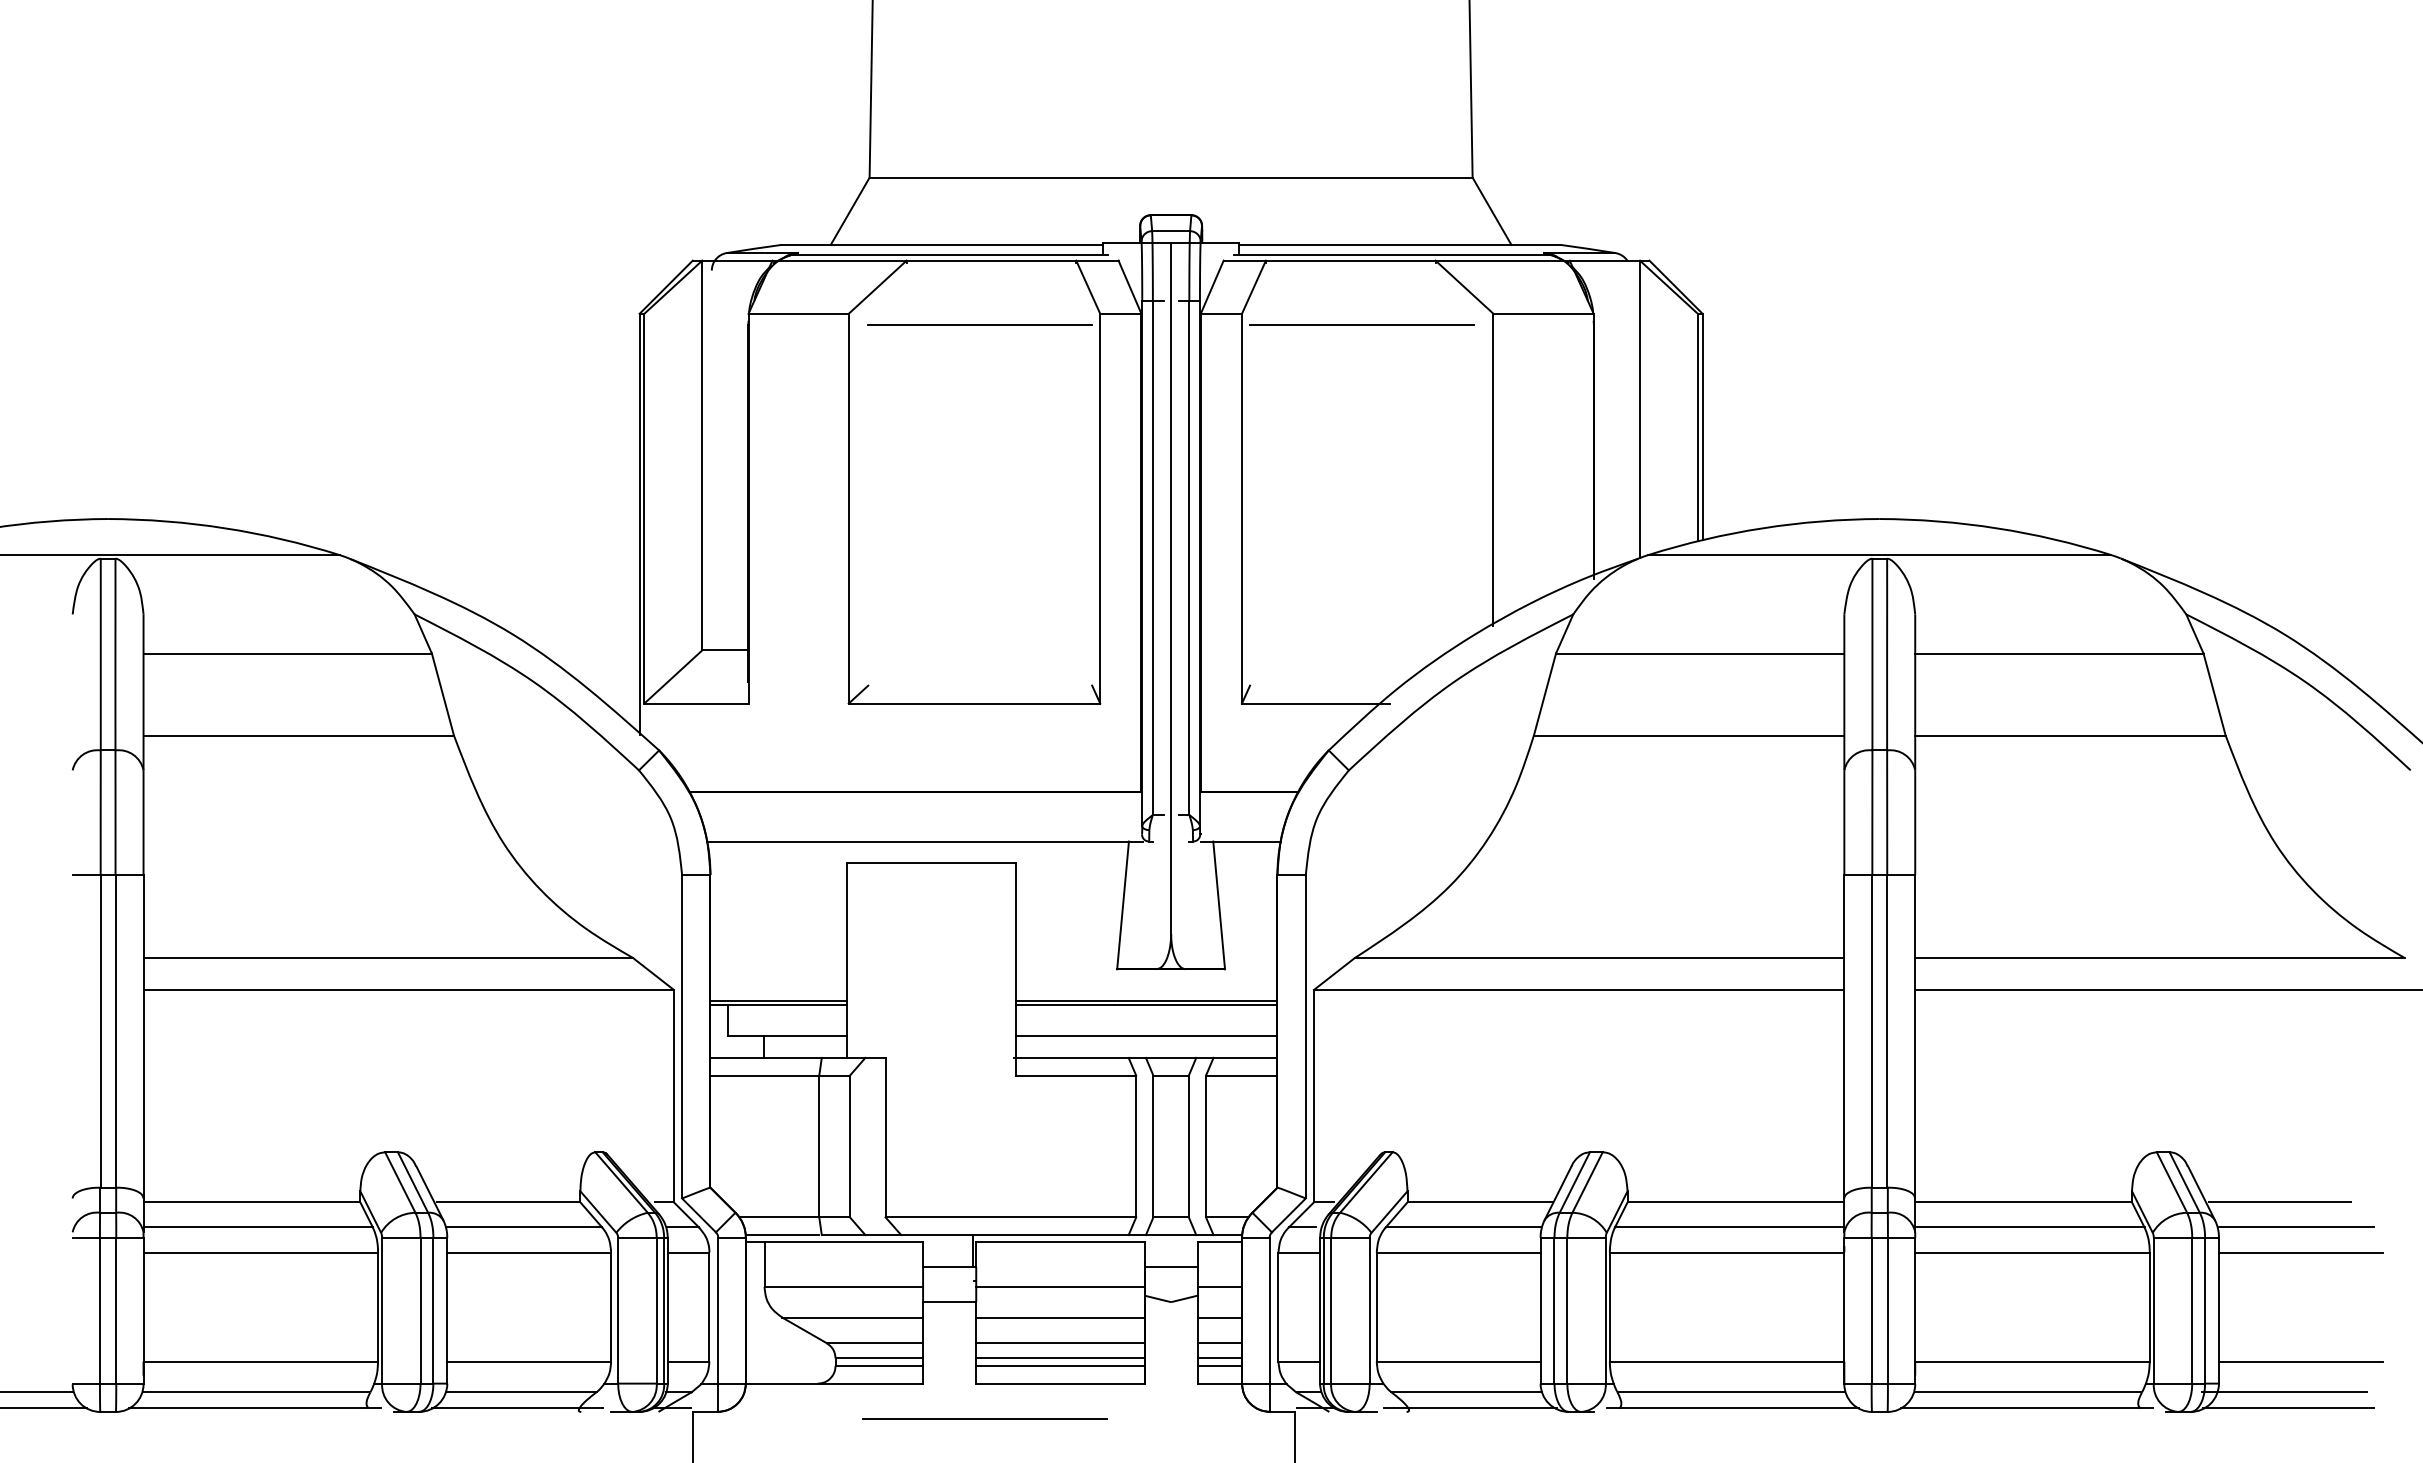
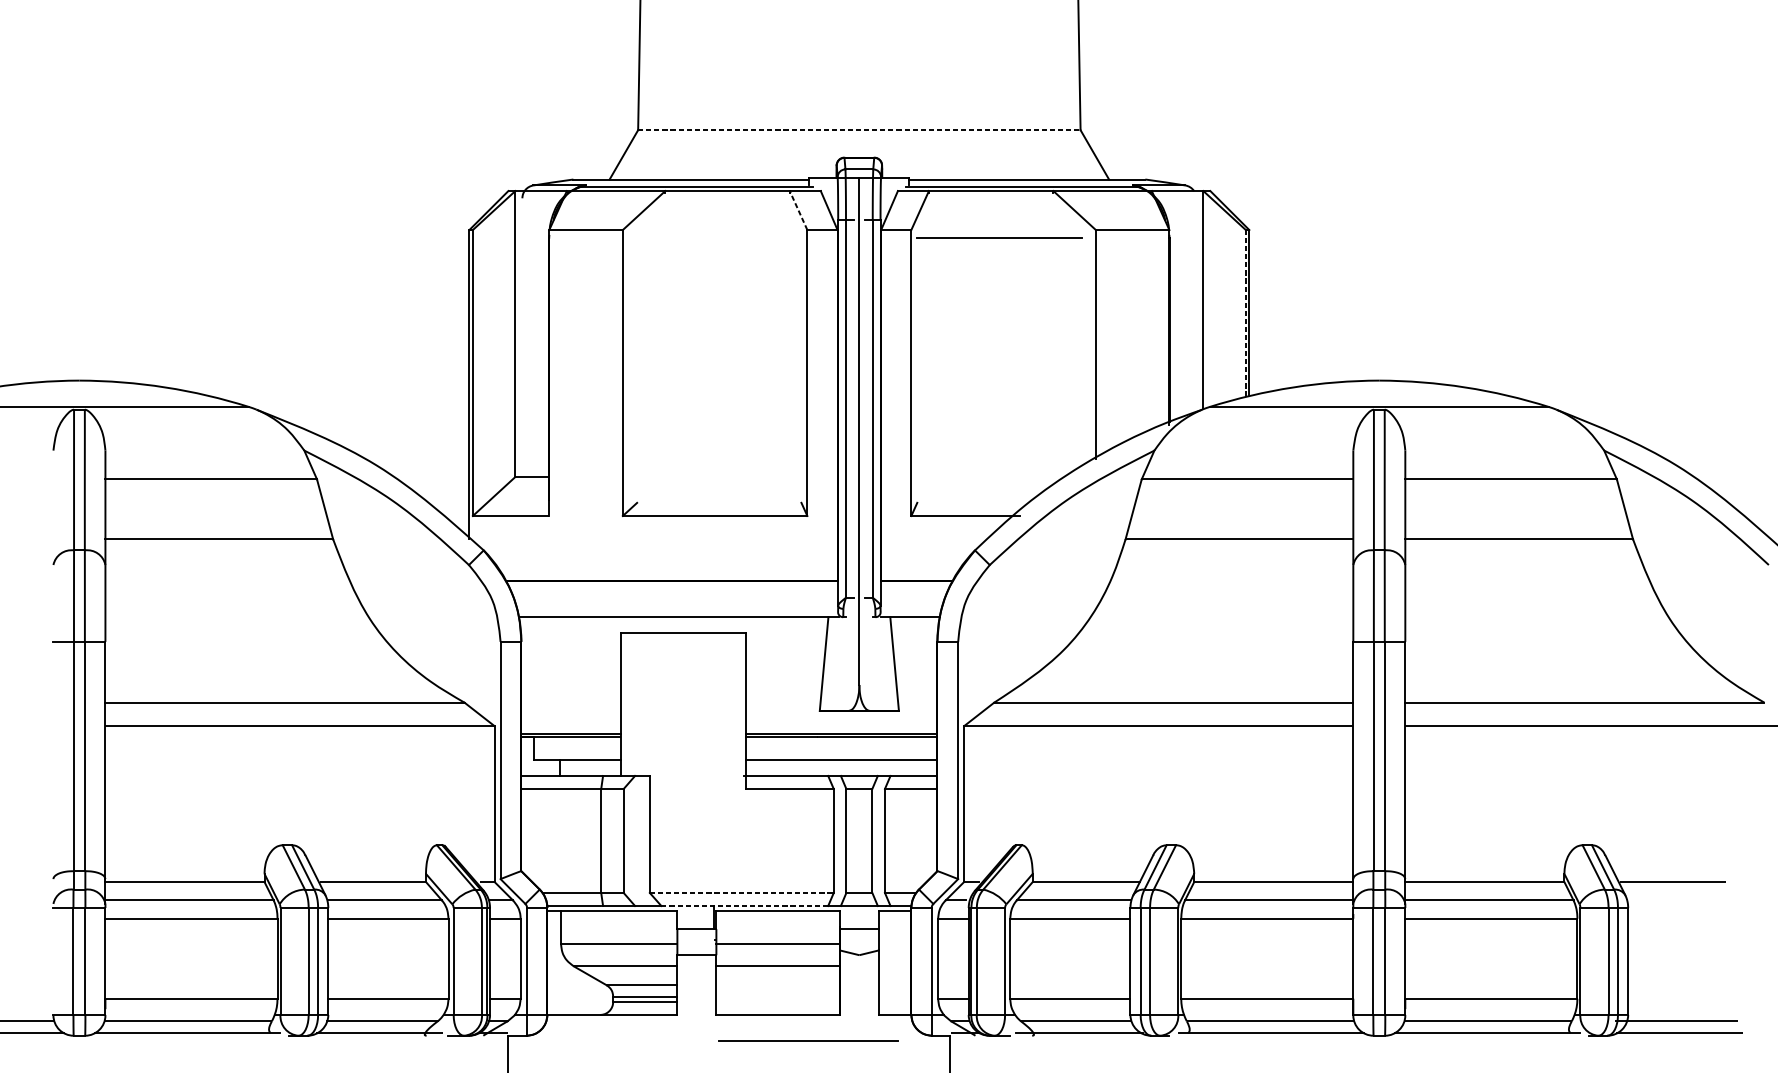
line: (1171, 177) -> (859, 130), solid -> dashed
line: (1088, 286) -> (798, 210), solid -> dashed
line: (980, 324) -> (719, 237), removed
line: (1697, 427) -> (1245, 313), solid -> dashed
line: (1011, 1217) -> (742, 893), solid -> dashed
line: (2295, 1227) -> (1684, 900), removed
line: (1014, 1235) -> (744, 906), solid -> dashed
line: (2300, 1252) -> (1687, 918), removed
line: (1219, 1286) -> (894, 943), removed
line: (1219, 1317) -> (894, 966), removed
line: (1060, 1343) -> (778, 985), removed
line: (1219, 1343) -> (894, 985), removed
line: (1060, 1358) -> (778, 996), removed
line: (1219, 1358) -> (894, 996), removed
line: (2300, 1361) -> (1687, 998), removed
line: (1060, 1365) -> (778, 1001), removed
line: (1219, 1365) -> (894, 1001), removed
line: (984, 1418) -> (808, 1040), moved

